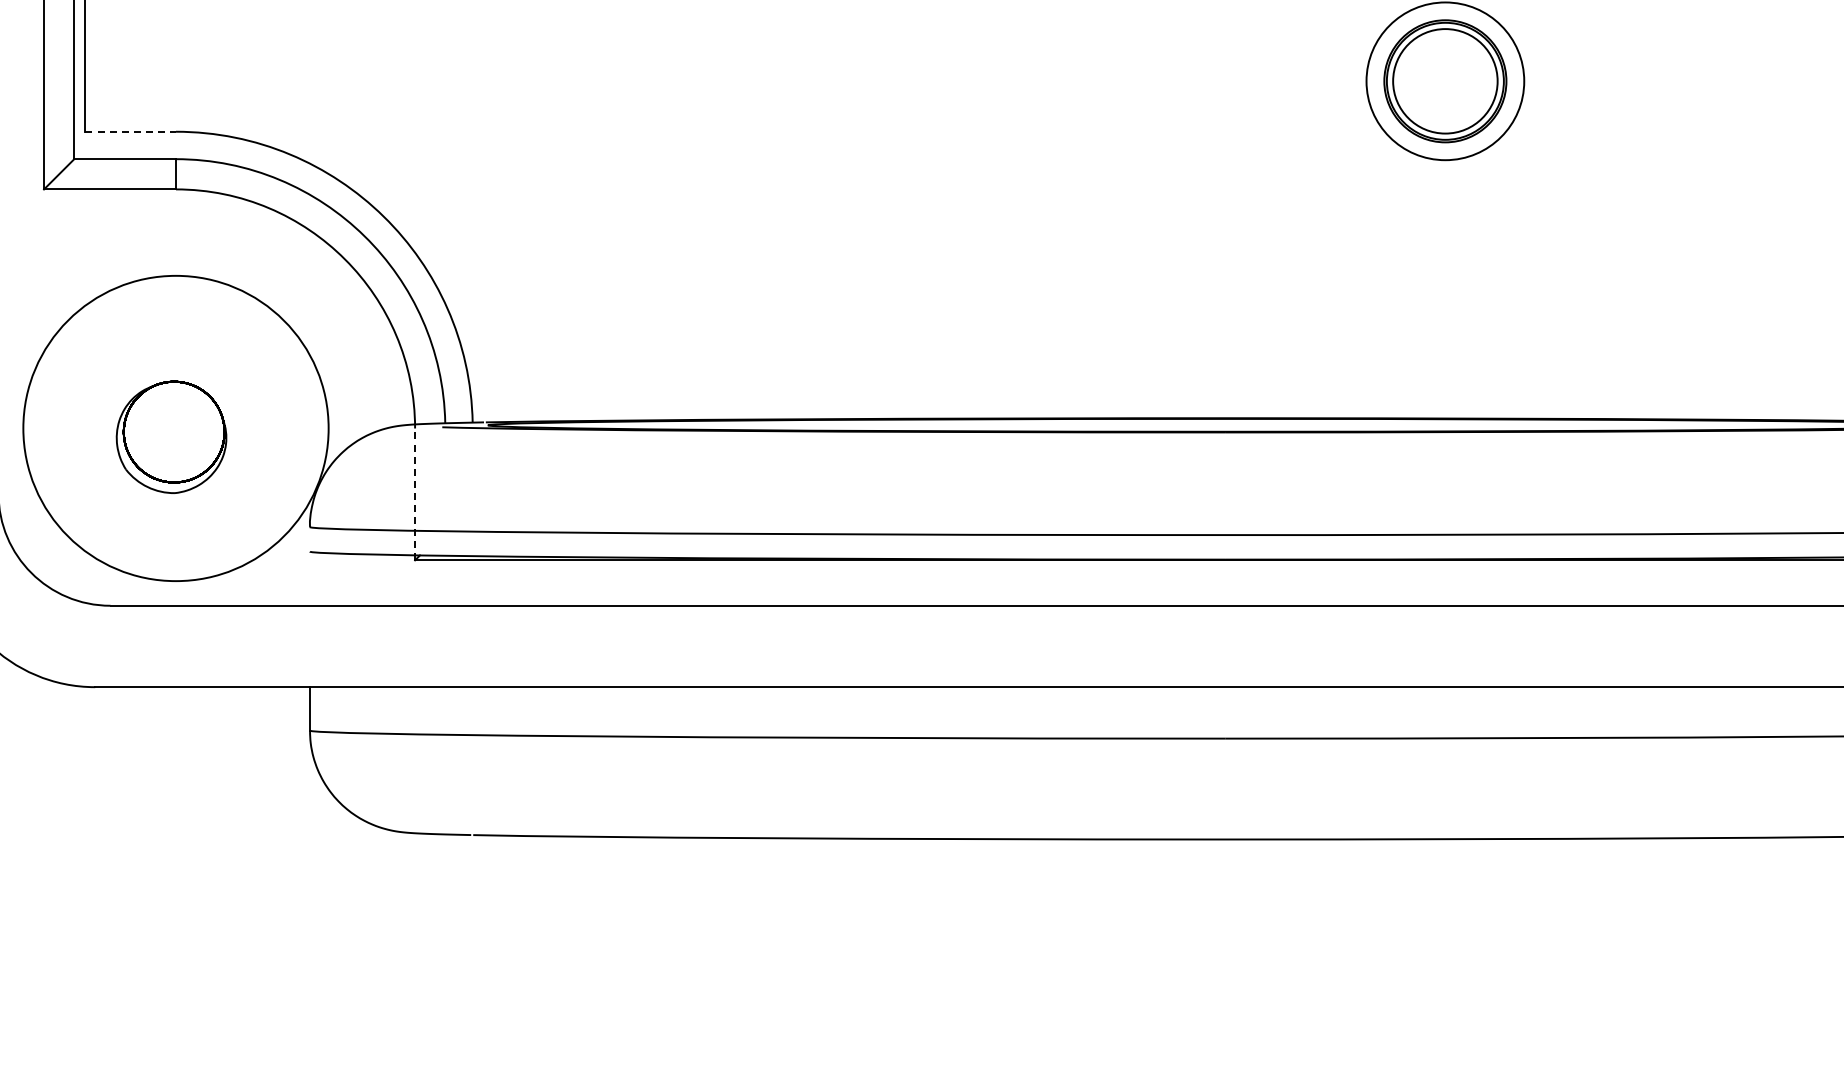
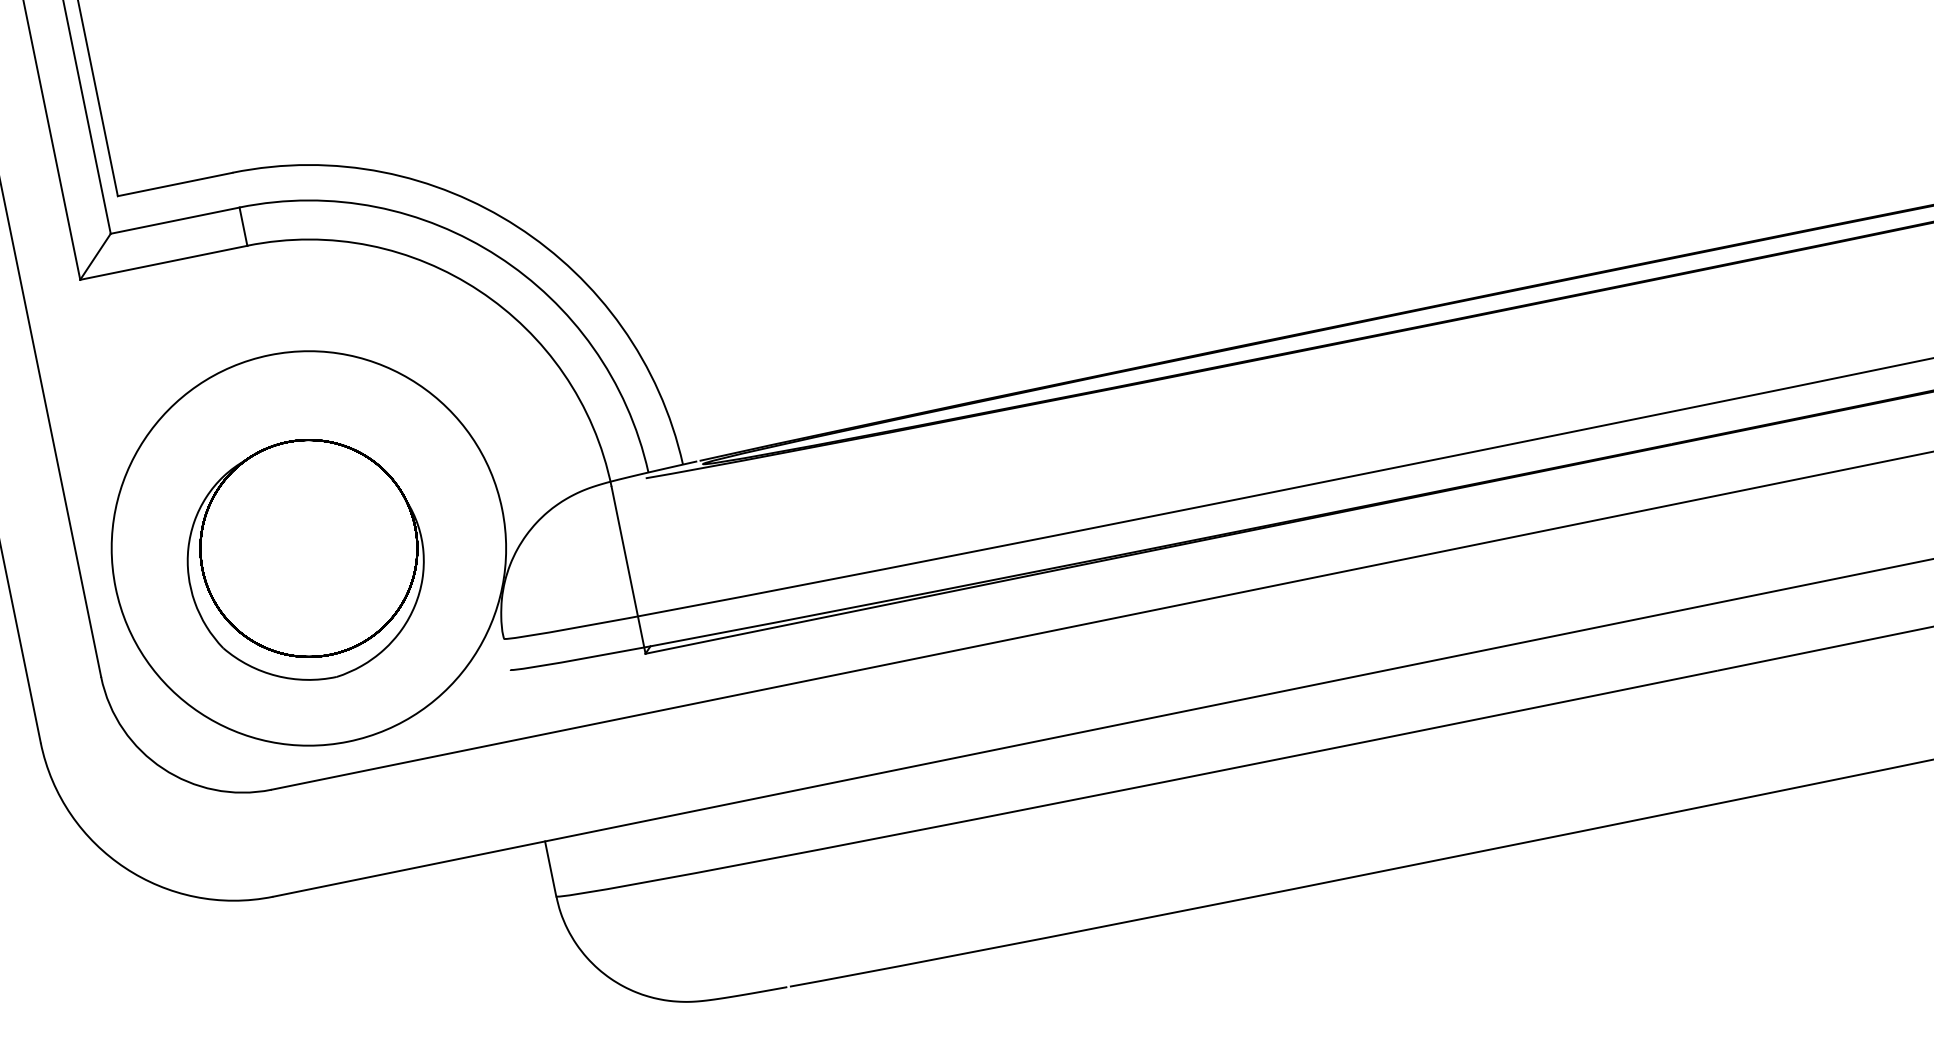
line: (131, 131) -> (176, 183), dashed -> solid
part: (171, 437) -> (305, 561), size x1.67
line: (415, 494) -> (629, 570), dashed -> solid

